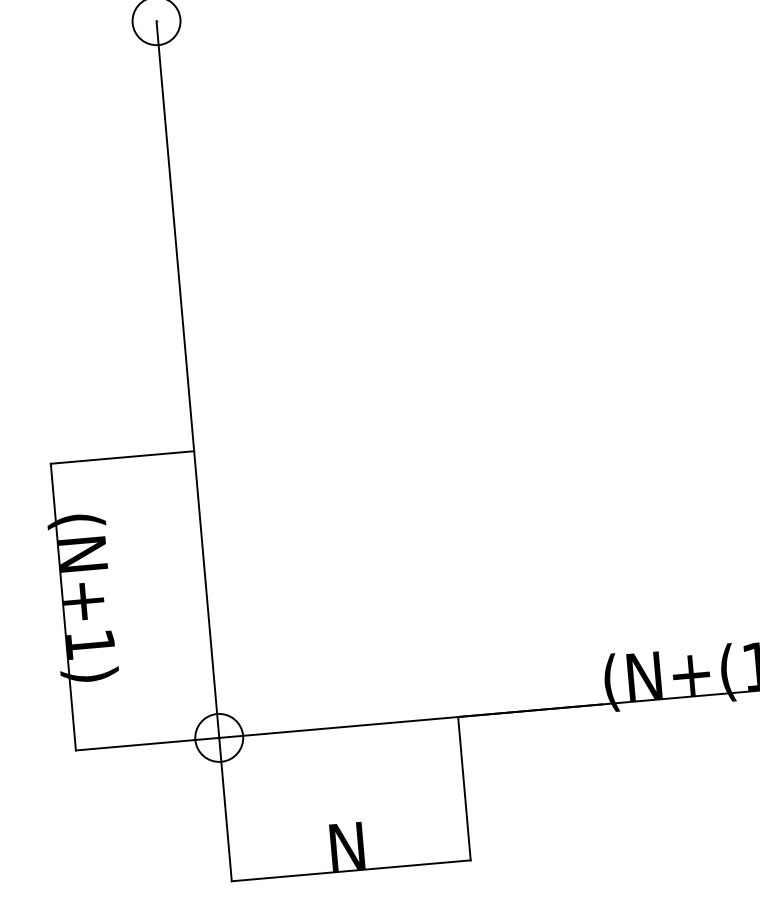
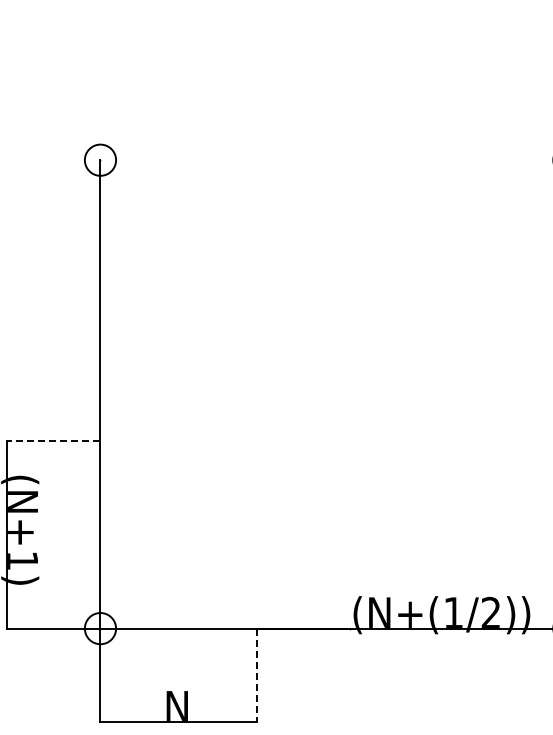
line: (122, 457) -> (53, 441), solid -> dashed
line: (464, 788) -> (256, 675), solid -> dashed

